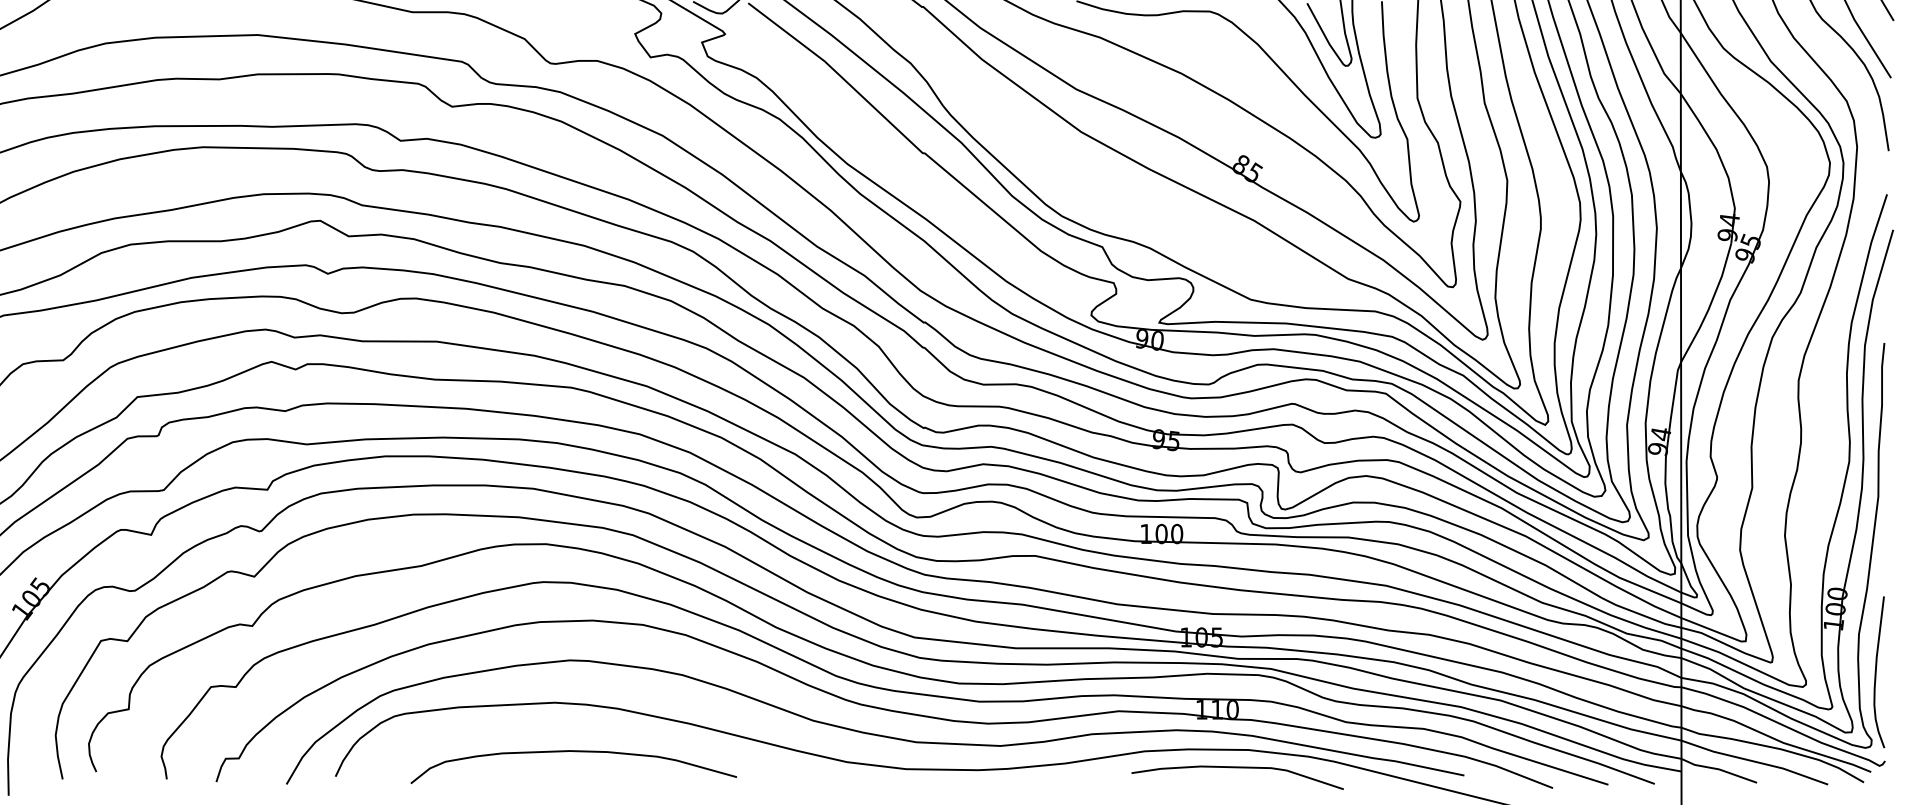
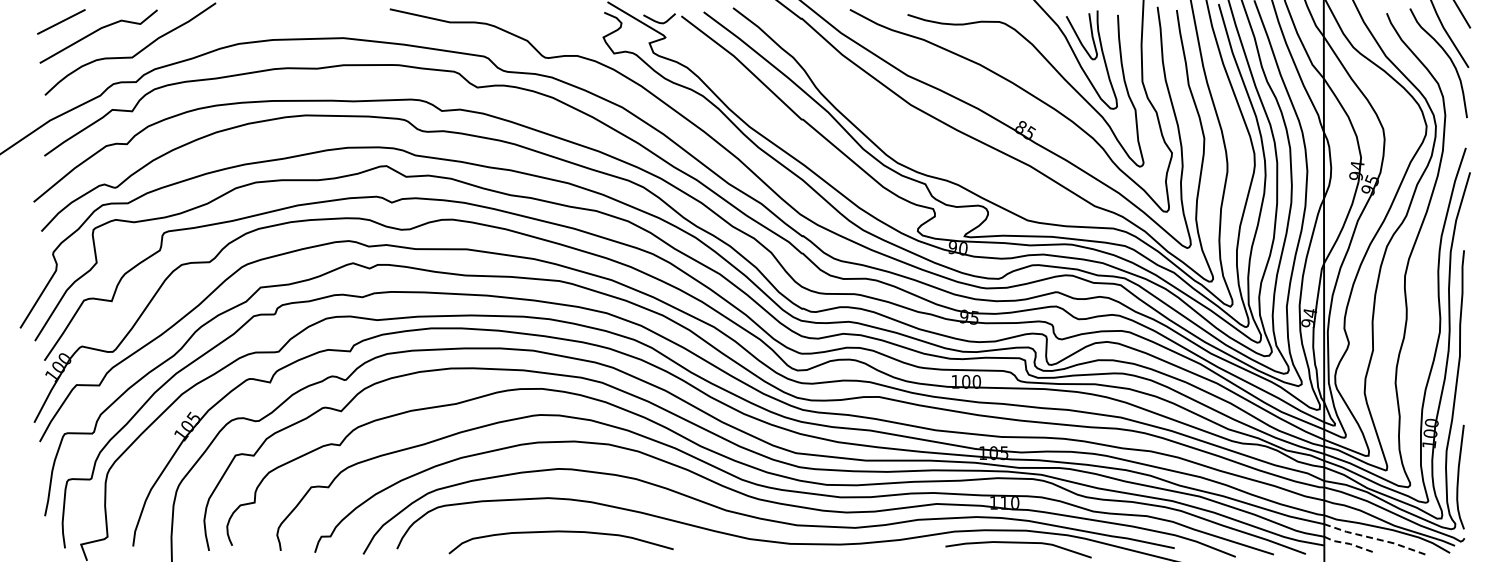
line: (1754, 761) -> (1374, 538), solid -> dashed
line: (1719, 770) -> (1350, 544), solid -> dashed

